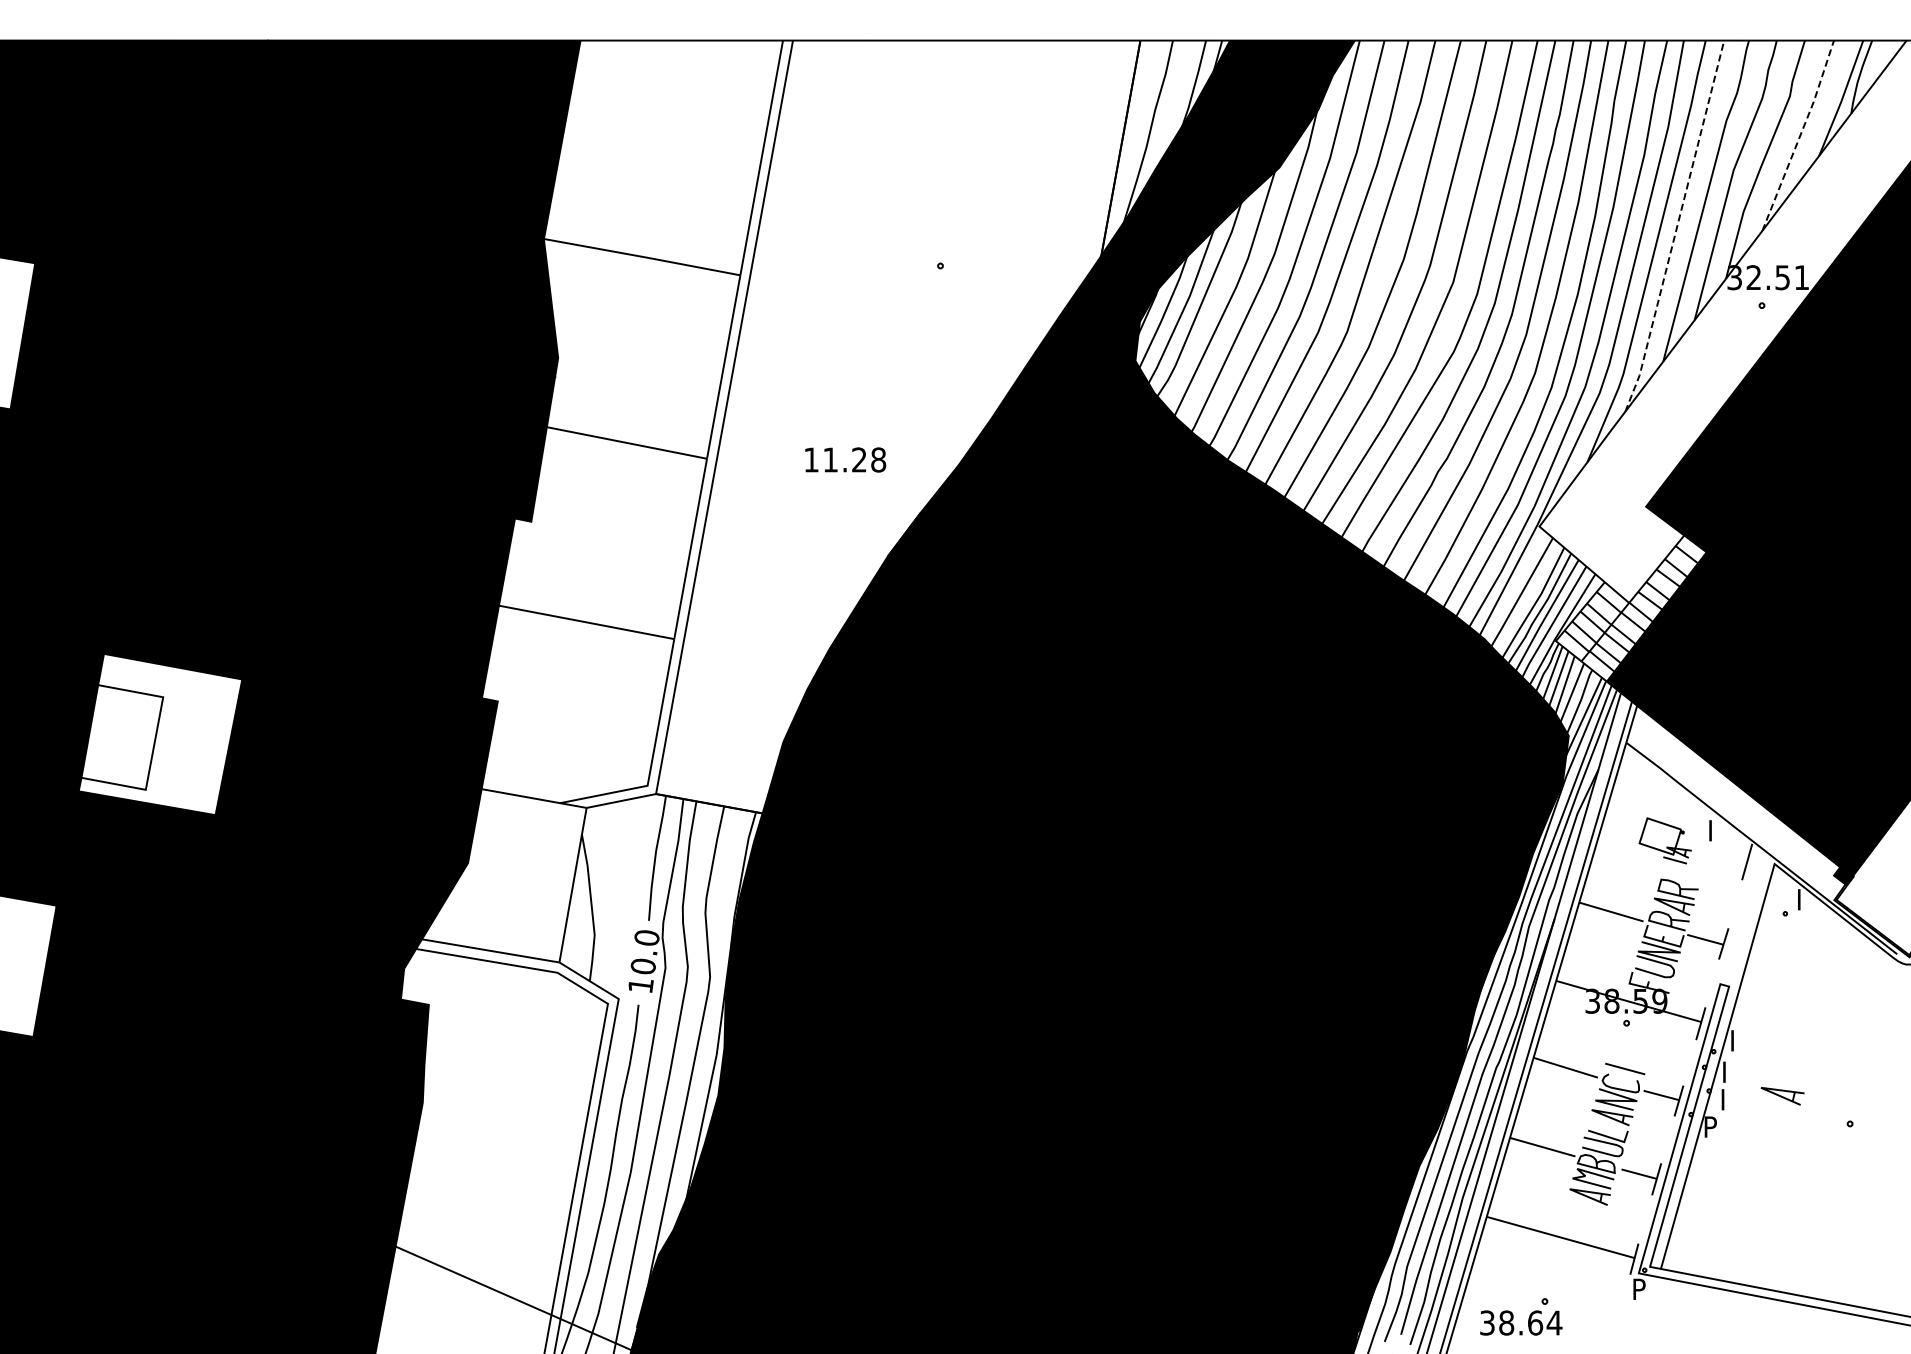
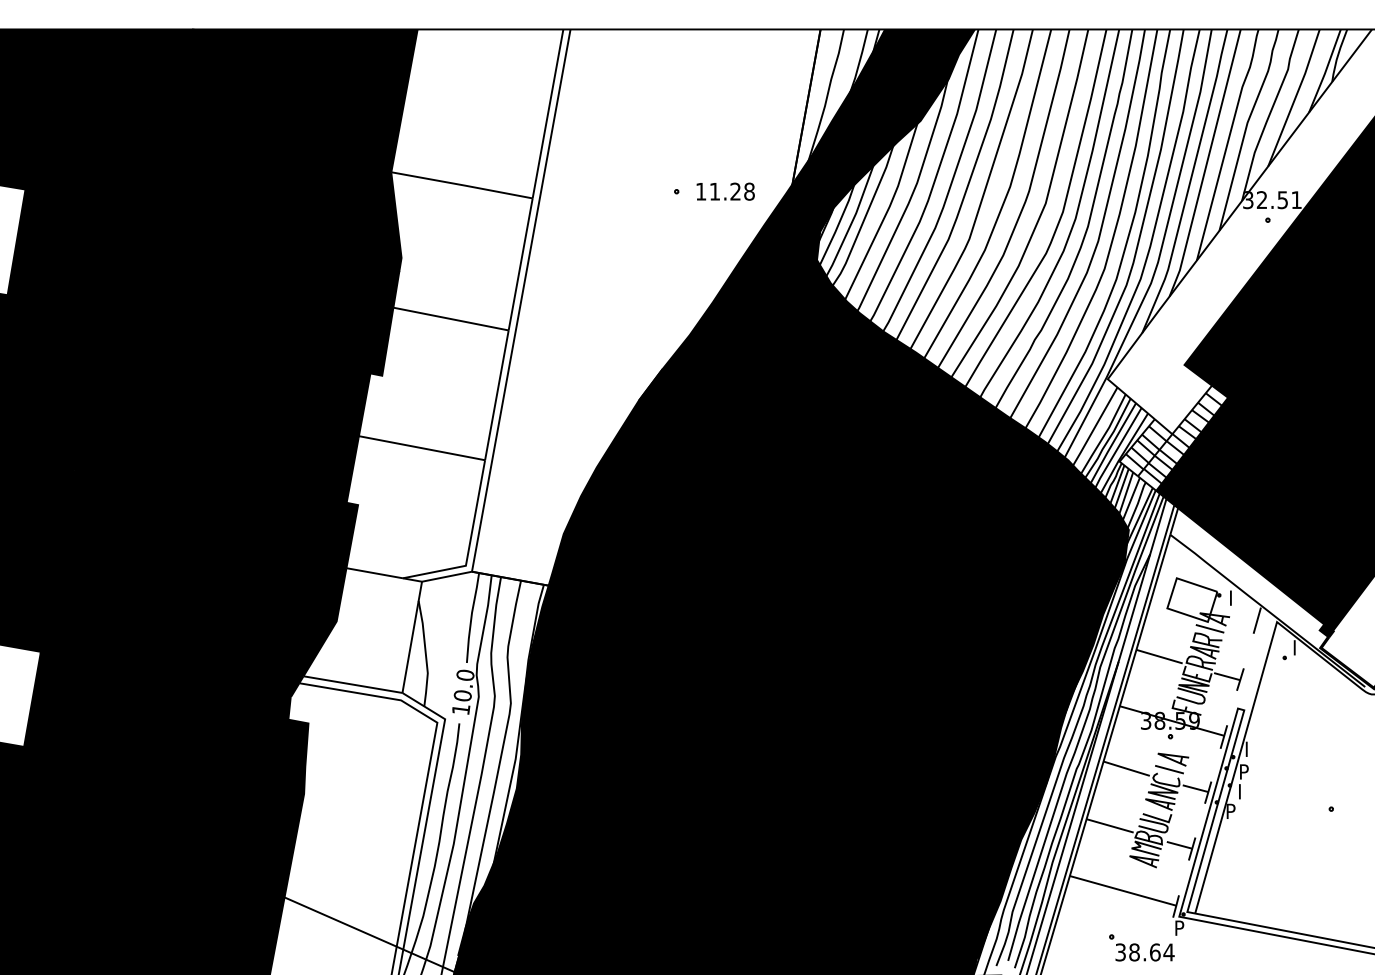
line: (1800, 135) -> (1295, 97), dashed -> solid
line: (1677, 227) -> (1207, 163), dashed -> solid
text: (845, 459) -> (725, 191), moved
fill: (160, 734) -> (115, 528), added
part: (1665, 840) -> (1198, 605), size x1.67
text: (1730, 1067) -> (1245, 768), I -> P
part: (1782, 1096) -> (1173, 759), moved
text: (1521, 1322) -> (1145, 952), moved

